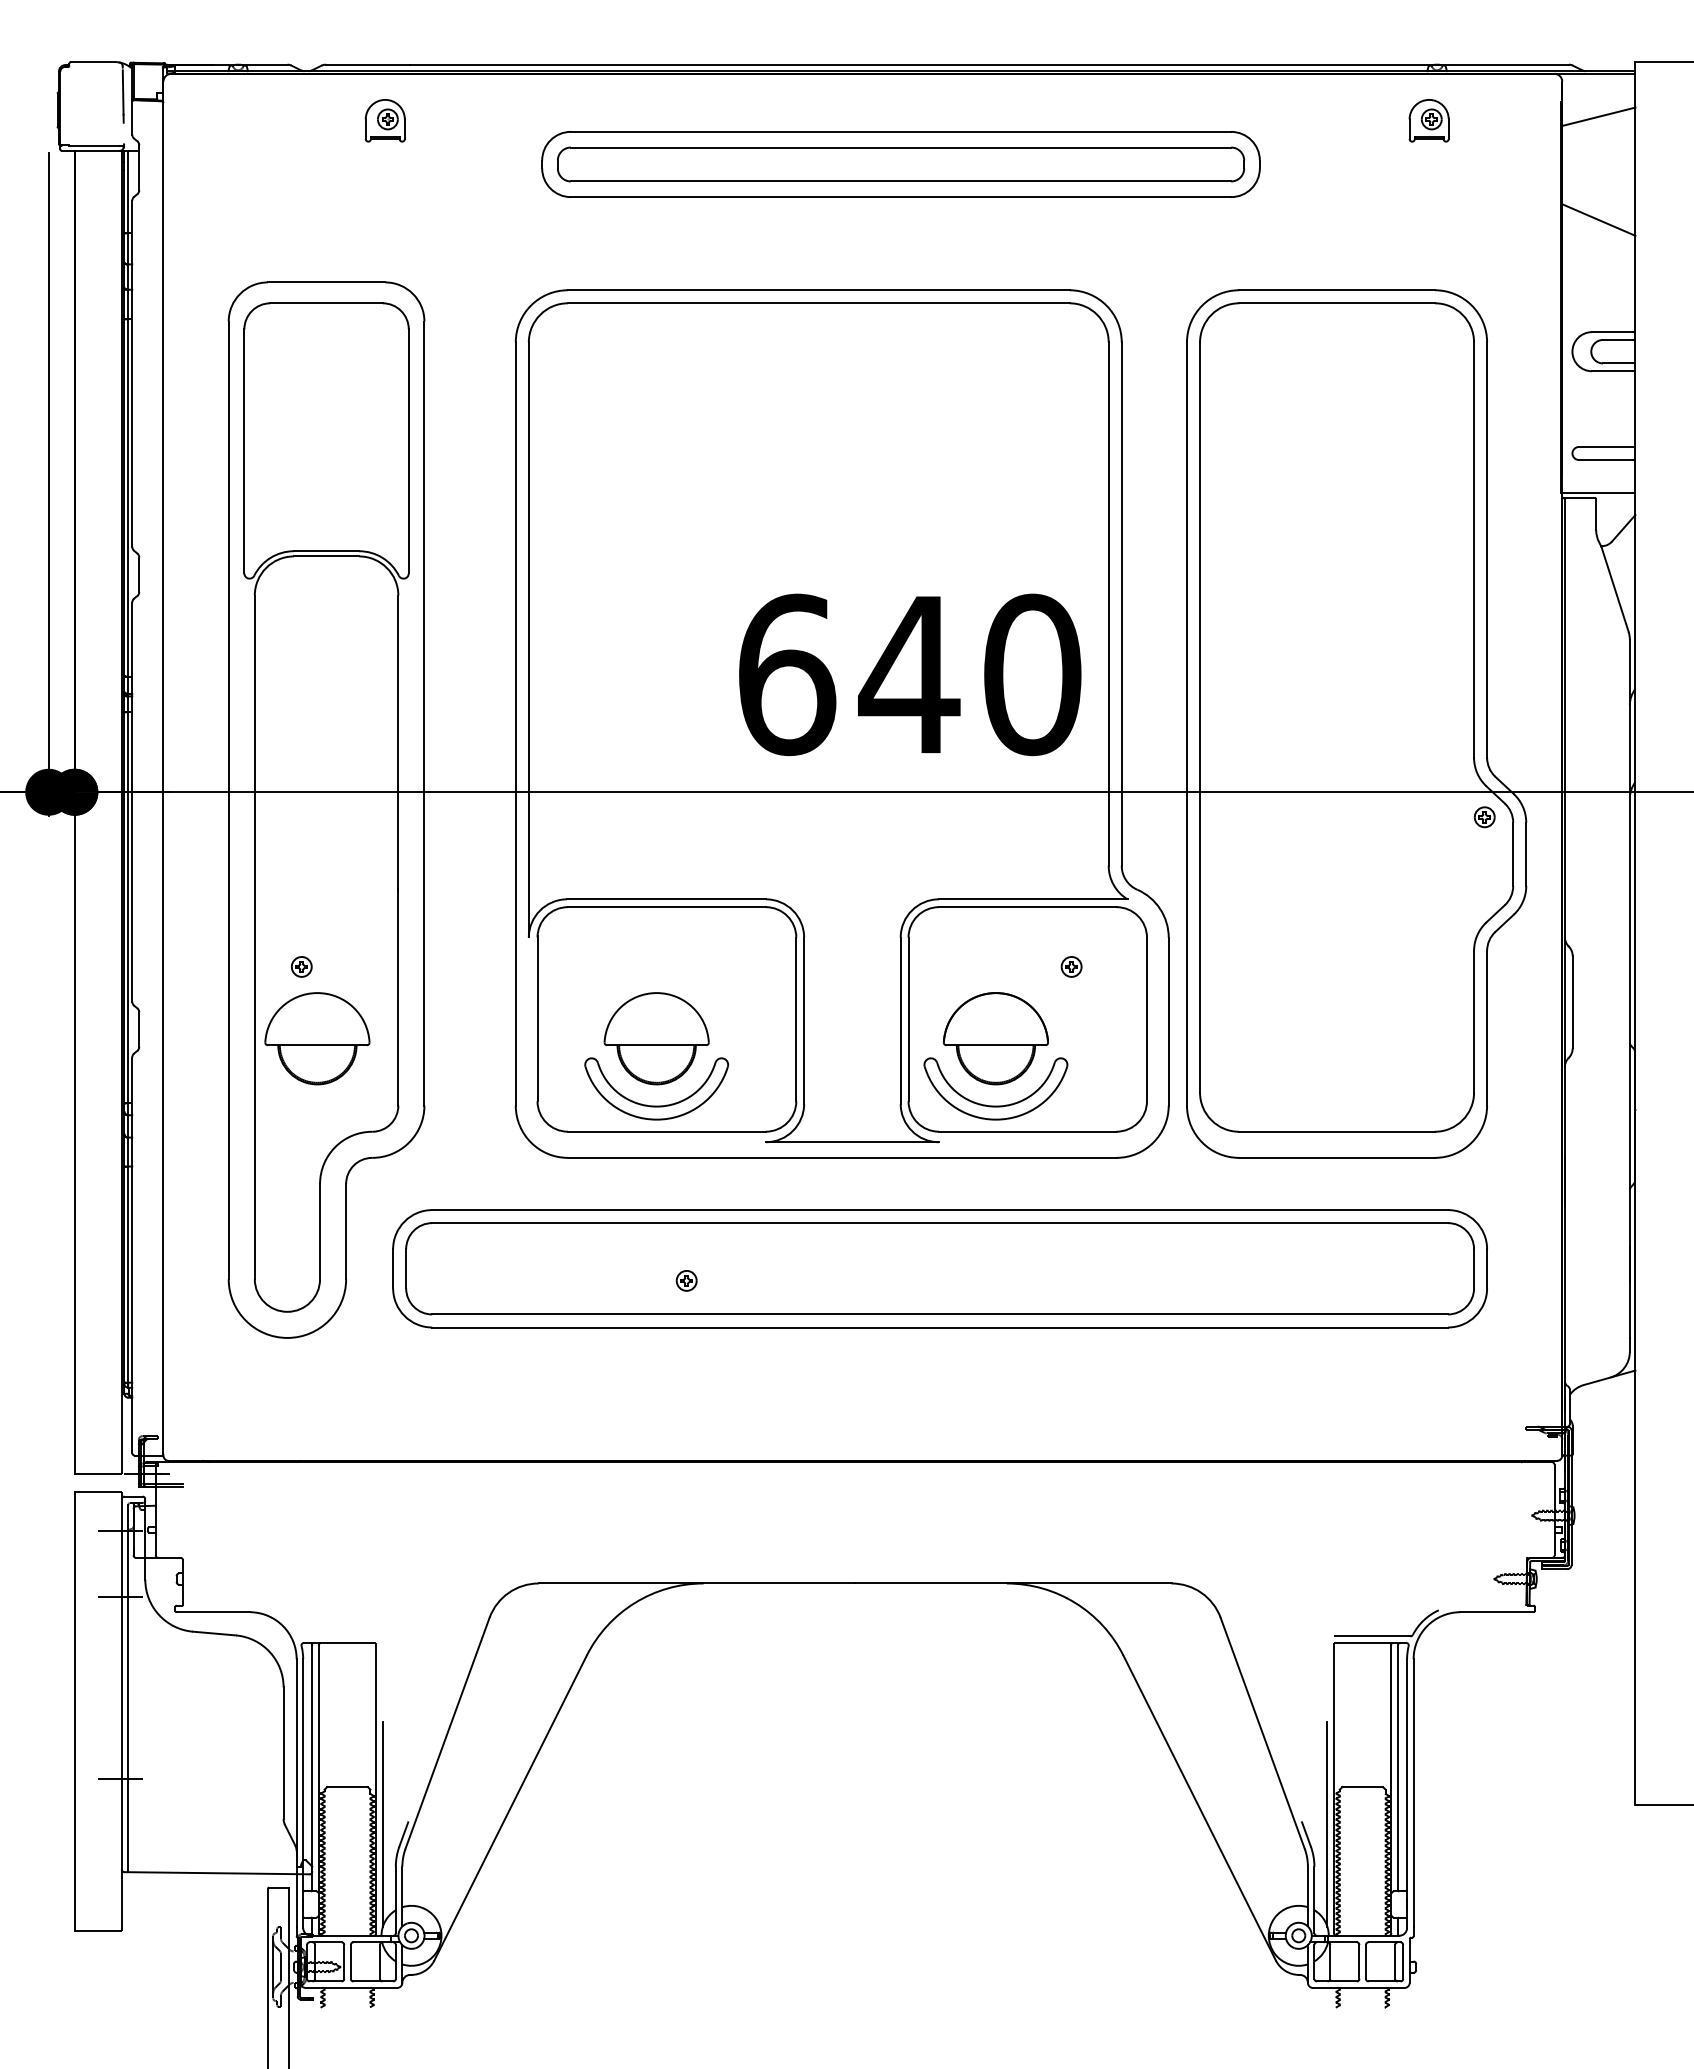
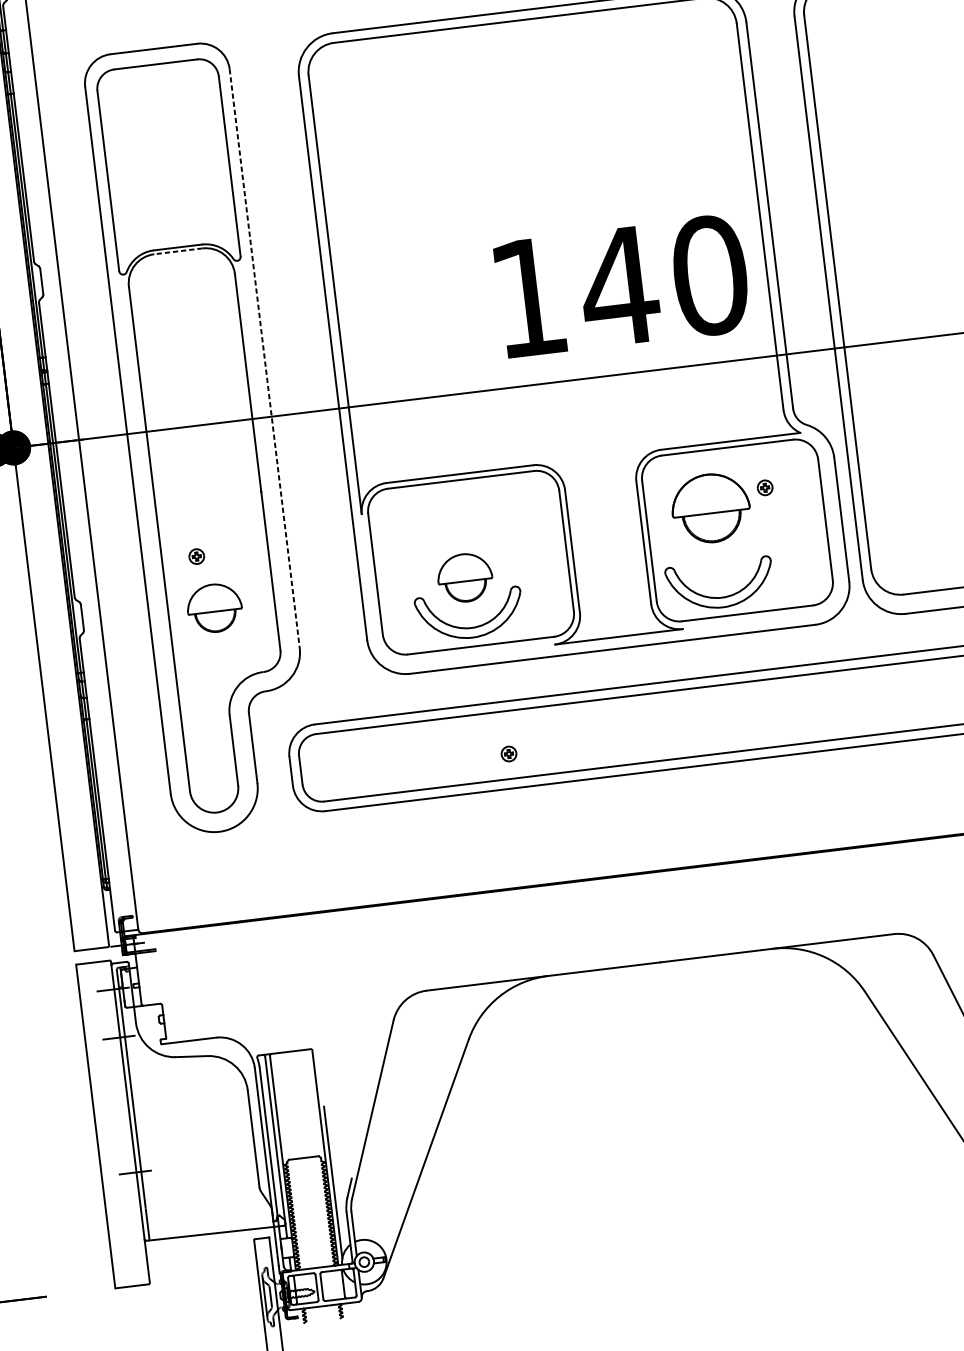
line: (326, 556) -> (178, 251), solid -> dashed
text: (787, 674) -> (529, 297), 640 -> 140
line: (424, 714) -> (264, 359), solid -> dashed
part: (317, 1038) -> (214, 608), size x0.7
part: (656, 1038) -> (465, 577), size x0.7
part: (995, 1038) -> (710, 508), moved

